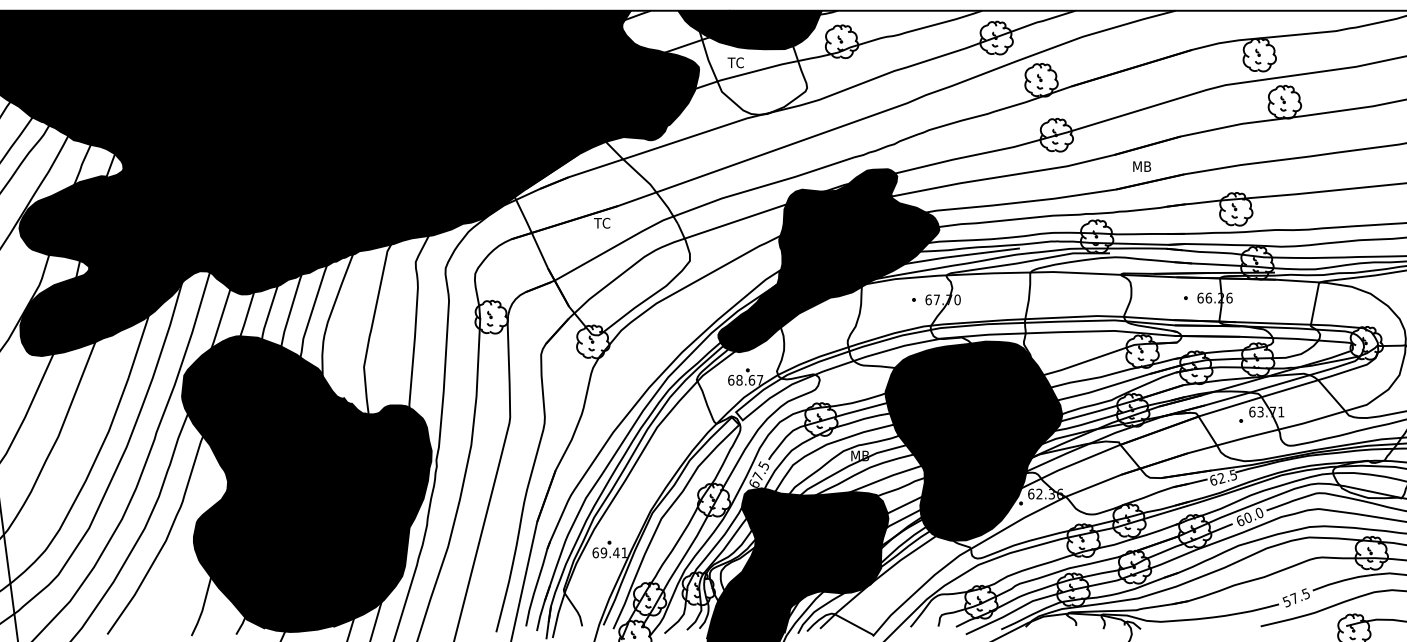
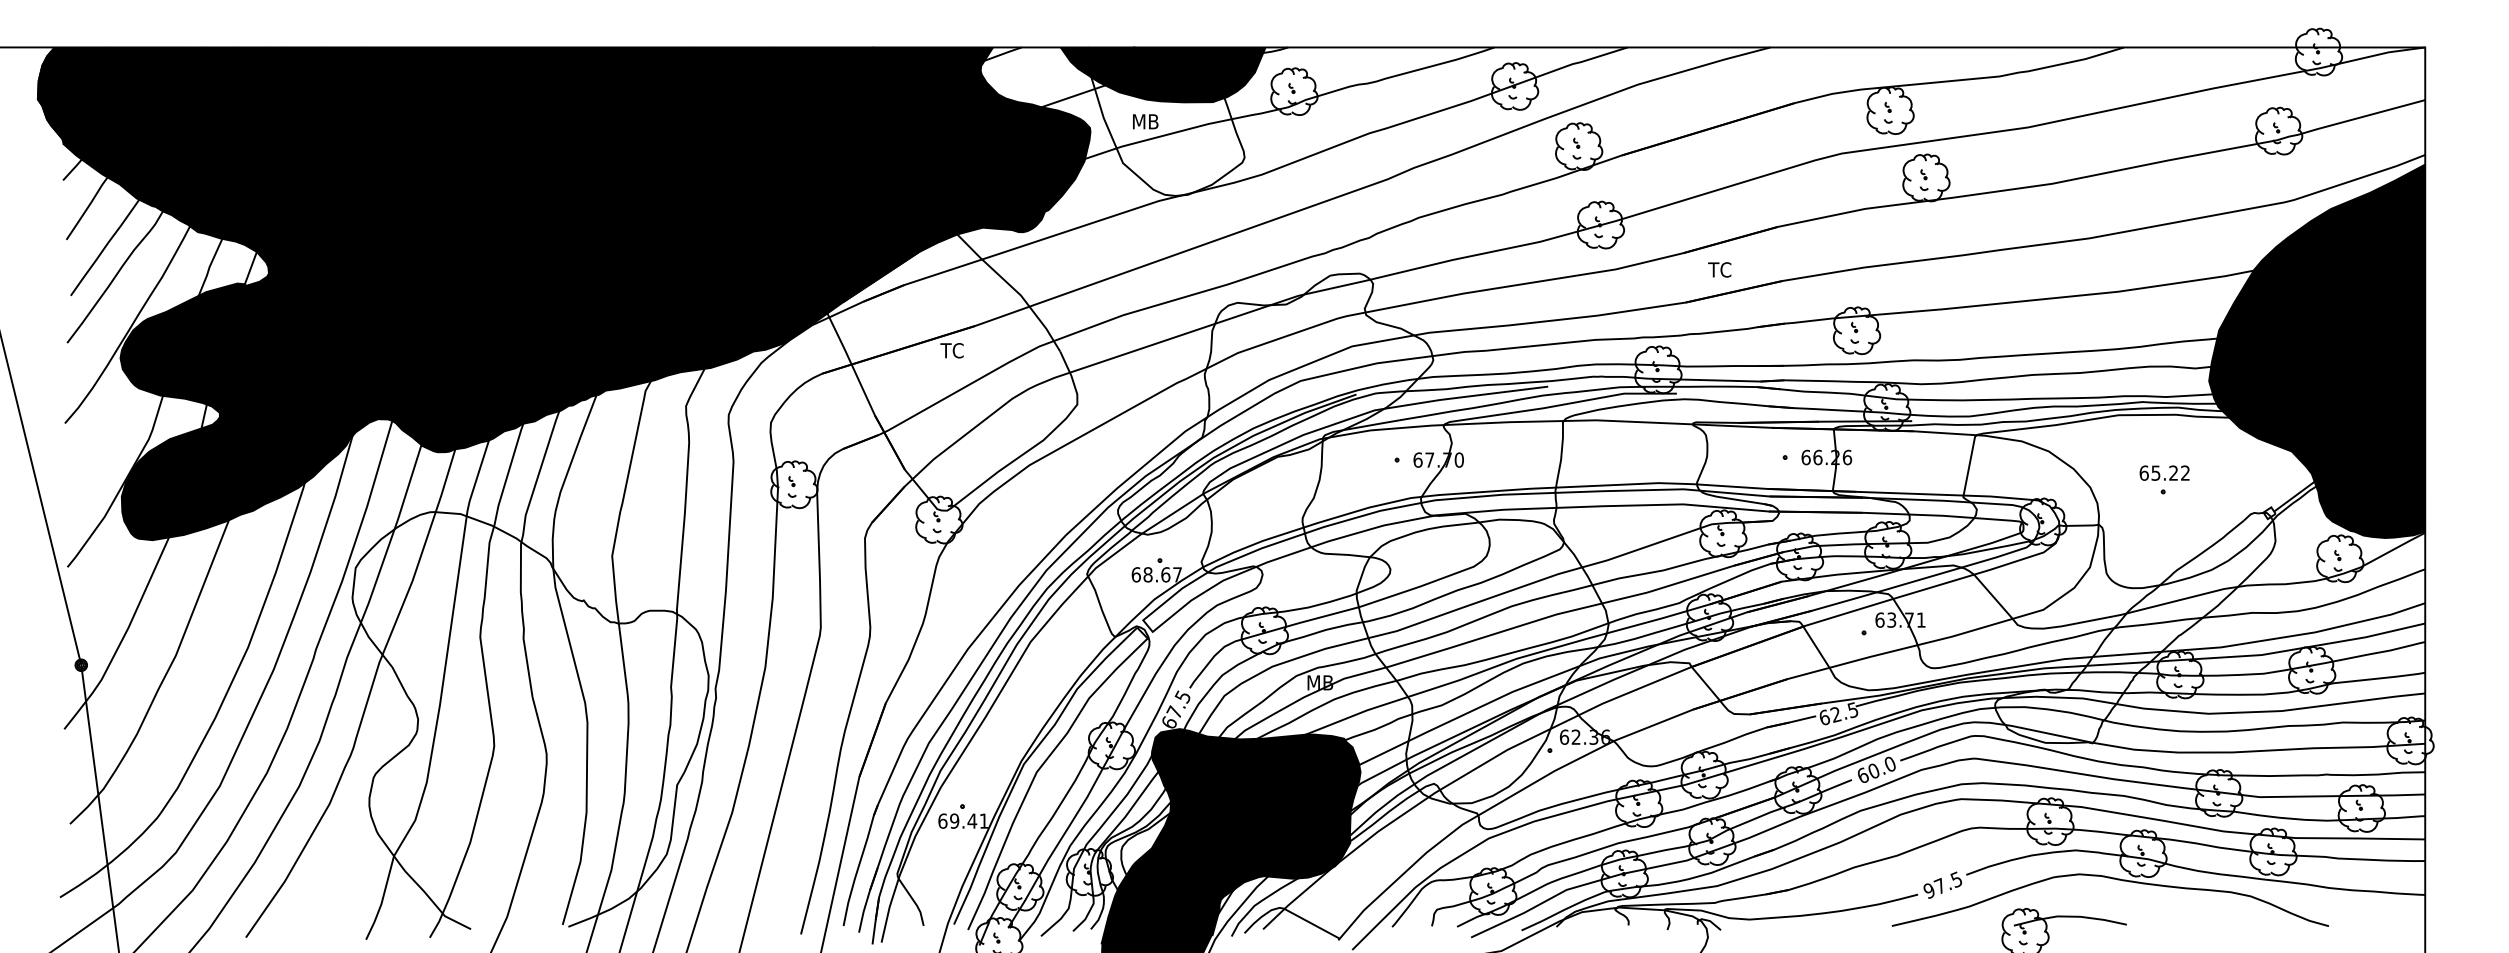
text: (737, 62) -> (1144, 121), TC -> MB
text: (1141, 166) -> (1721, 269), MB -> TC
fill: (828, 260) -> (1275, 403), removed
fill: (973, 441) -> (1482, 661), removed
fill: (306, 484) -> (530, 723), removed
text: (1286, 601) -> (1928, 890), 57.5 -> 97.5

